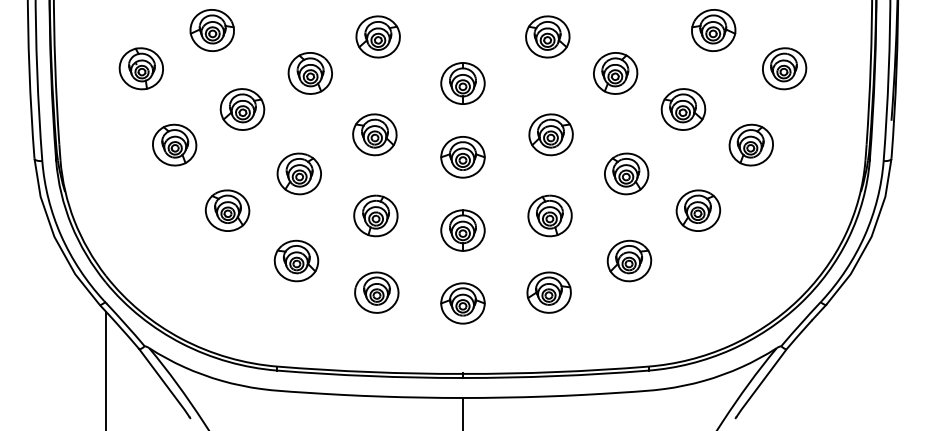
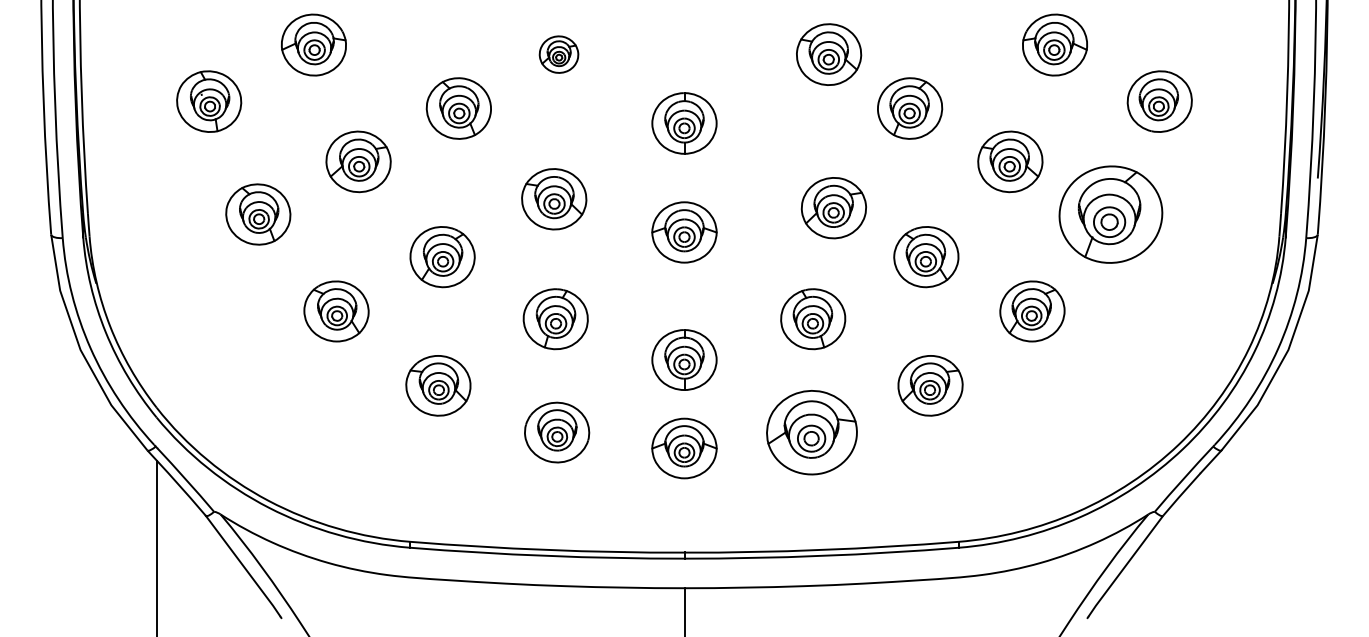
part: (377, 36) -> (558, 53), size x0.6
part: (547, 36) -> (828, 53), moved
part: (550, 134) -> (833, 207), moved
part: (750, 144) -> (1109, 213), size x1.6
part: (462, 230) -> (683, 359), moved
part: (548, 292) -> (810, 432), size x1.4

